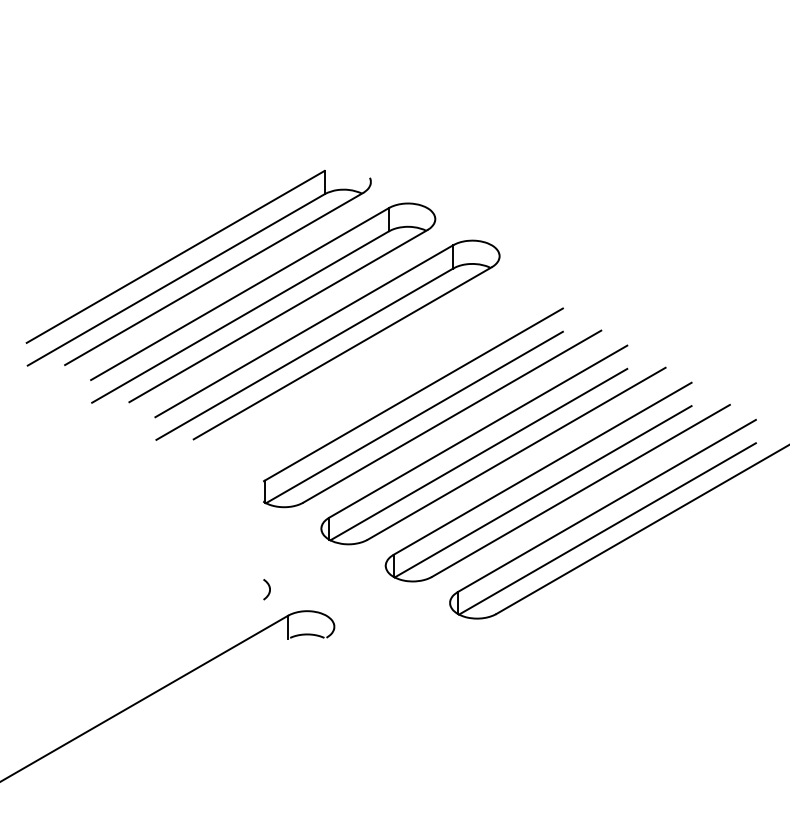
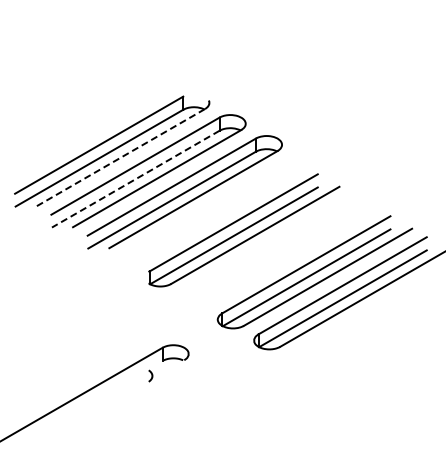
line: (213, 278) -> (120, 157), solid -> dashed
line: (240, 317) -> (135, 179), solid -> dashed
part: (493, 445) -> (278, 251), removed
curve: (268, 588) -> (151, 375), moved

